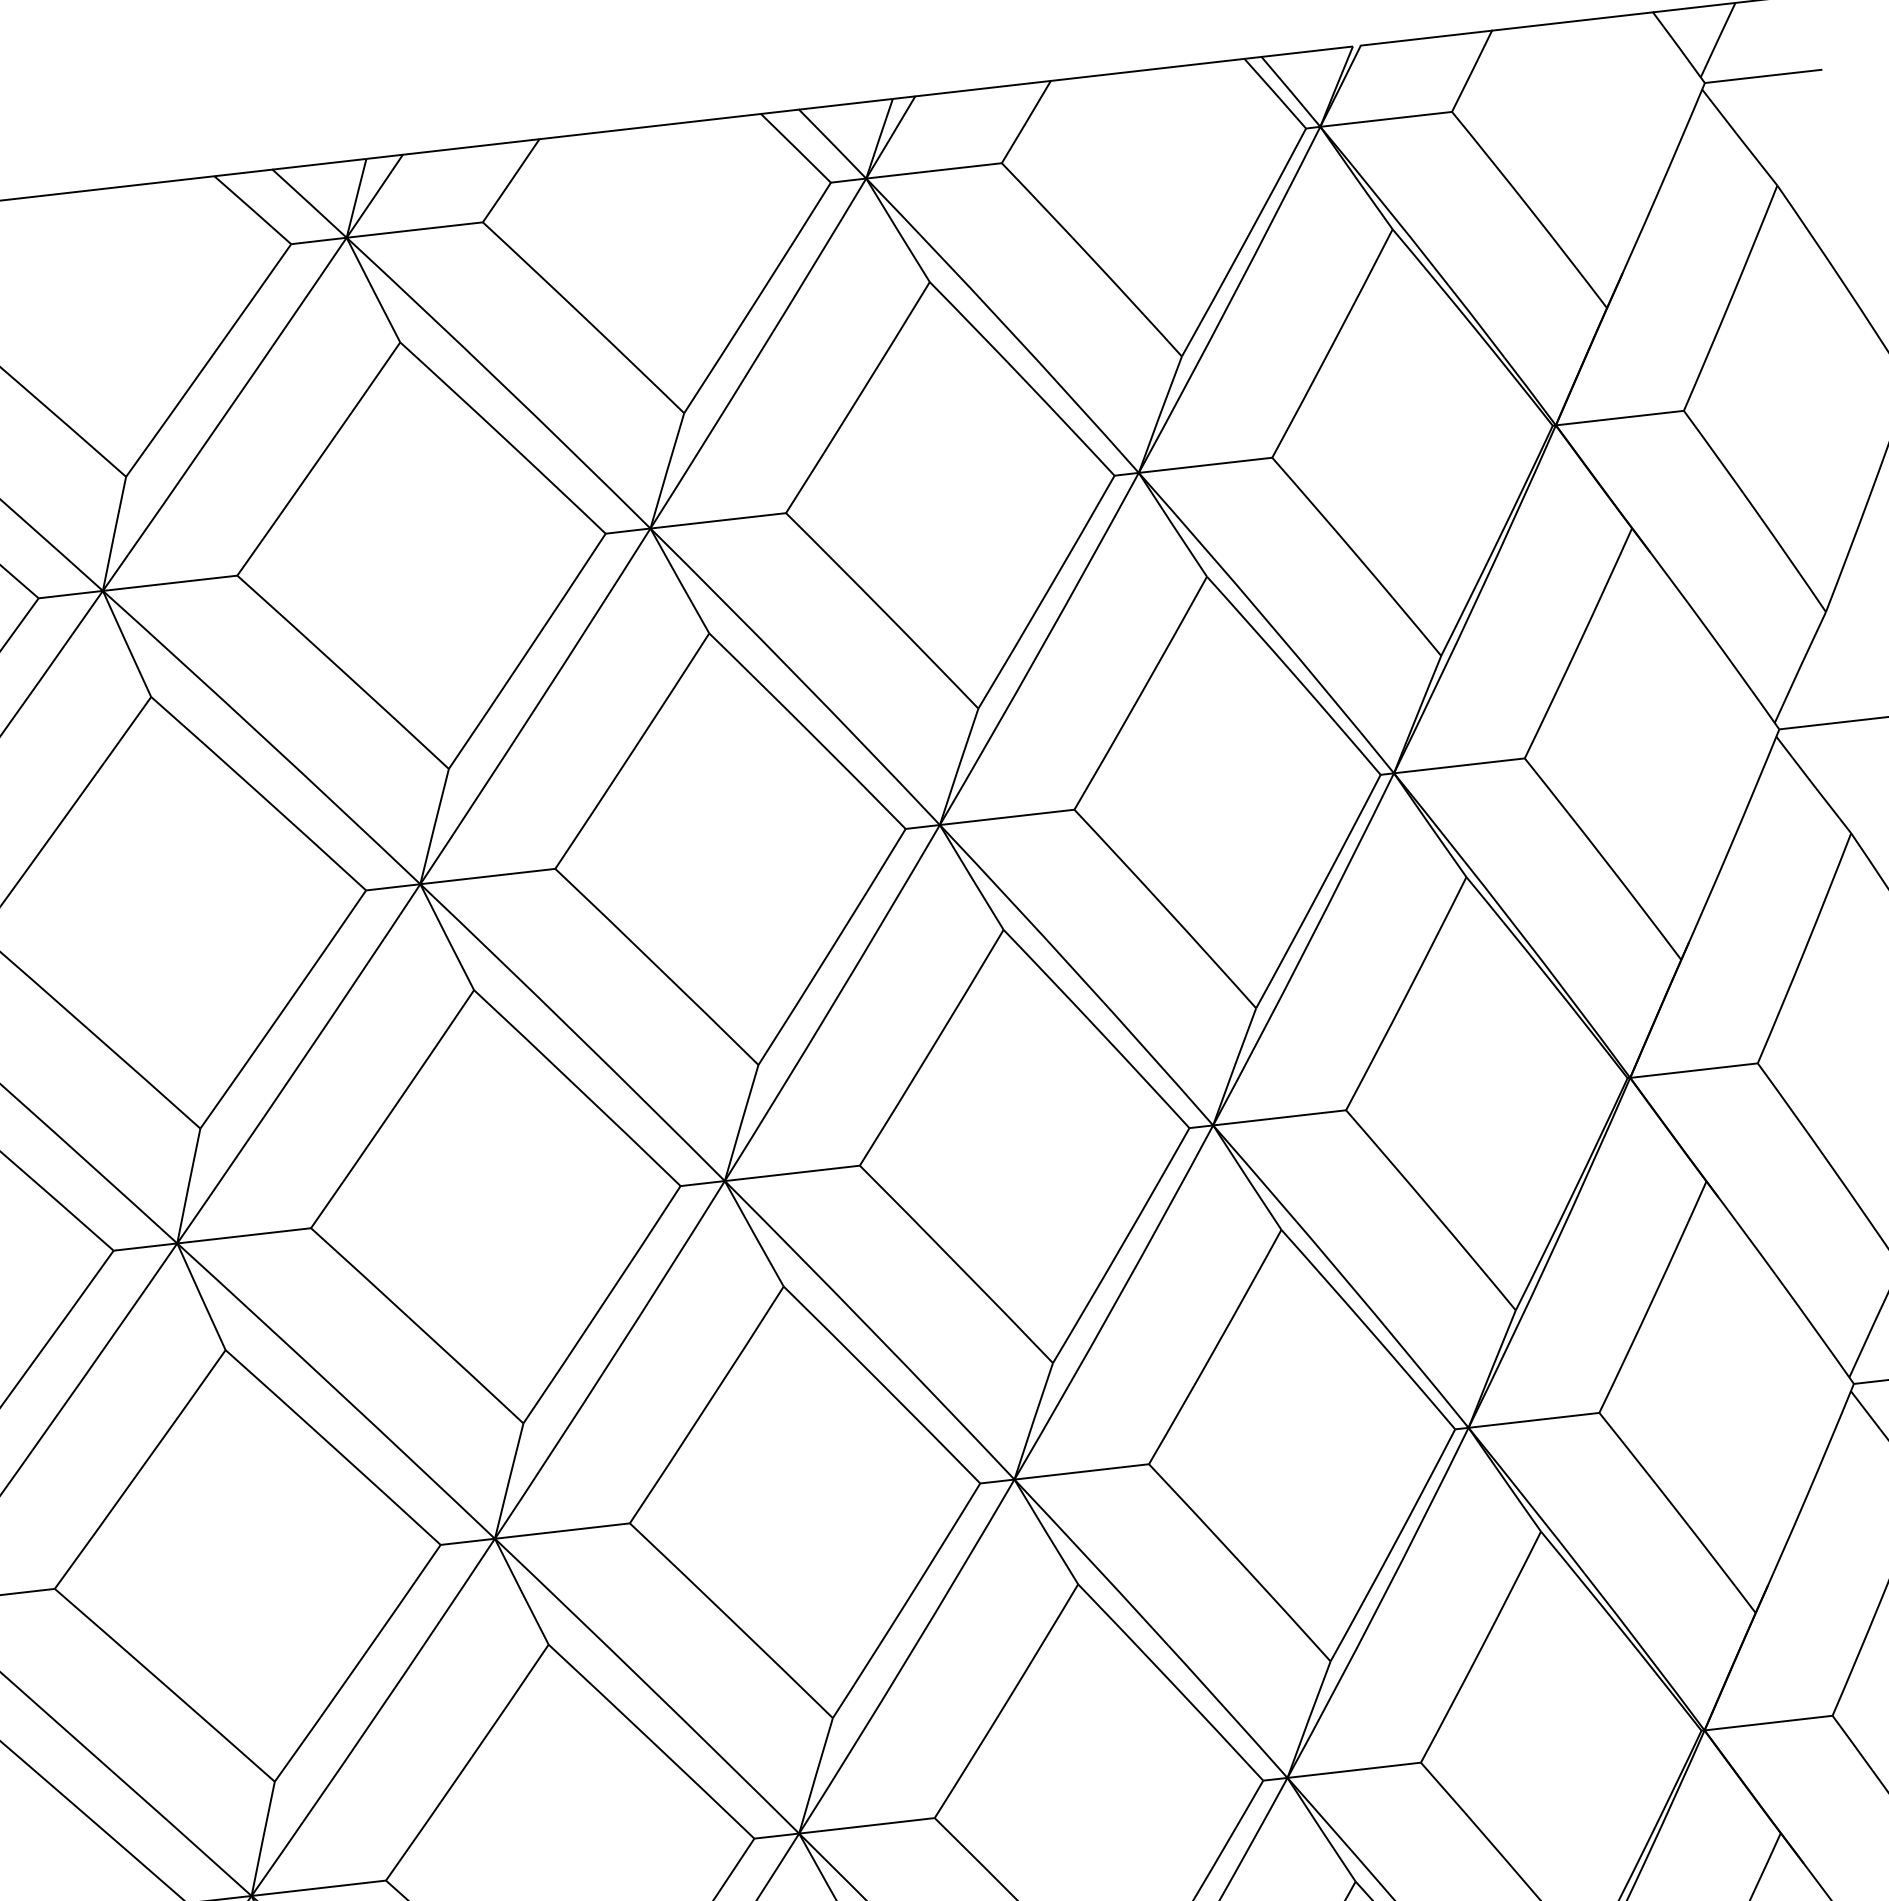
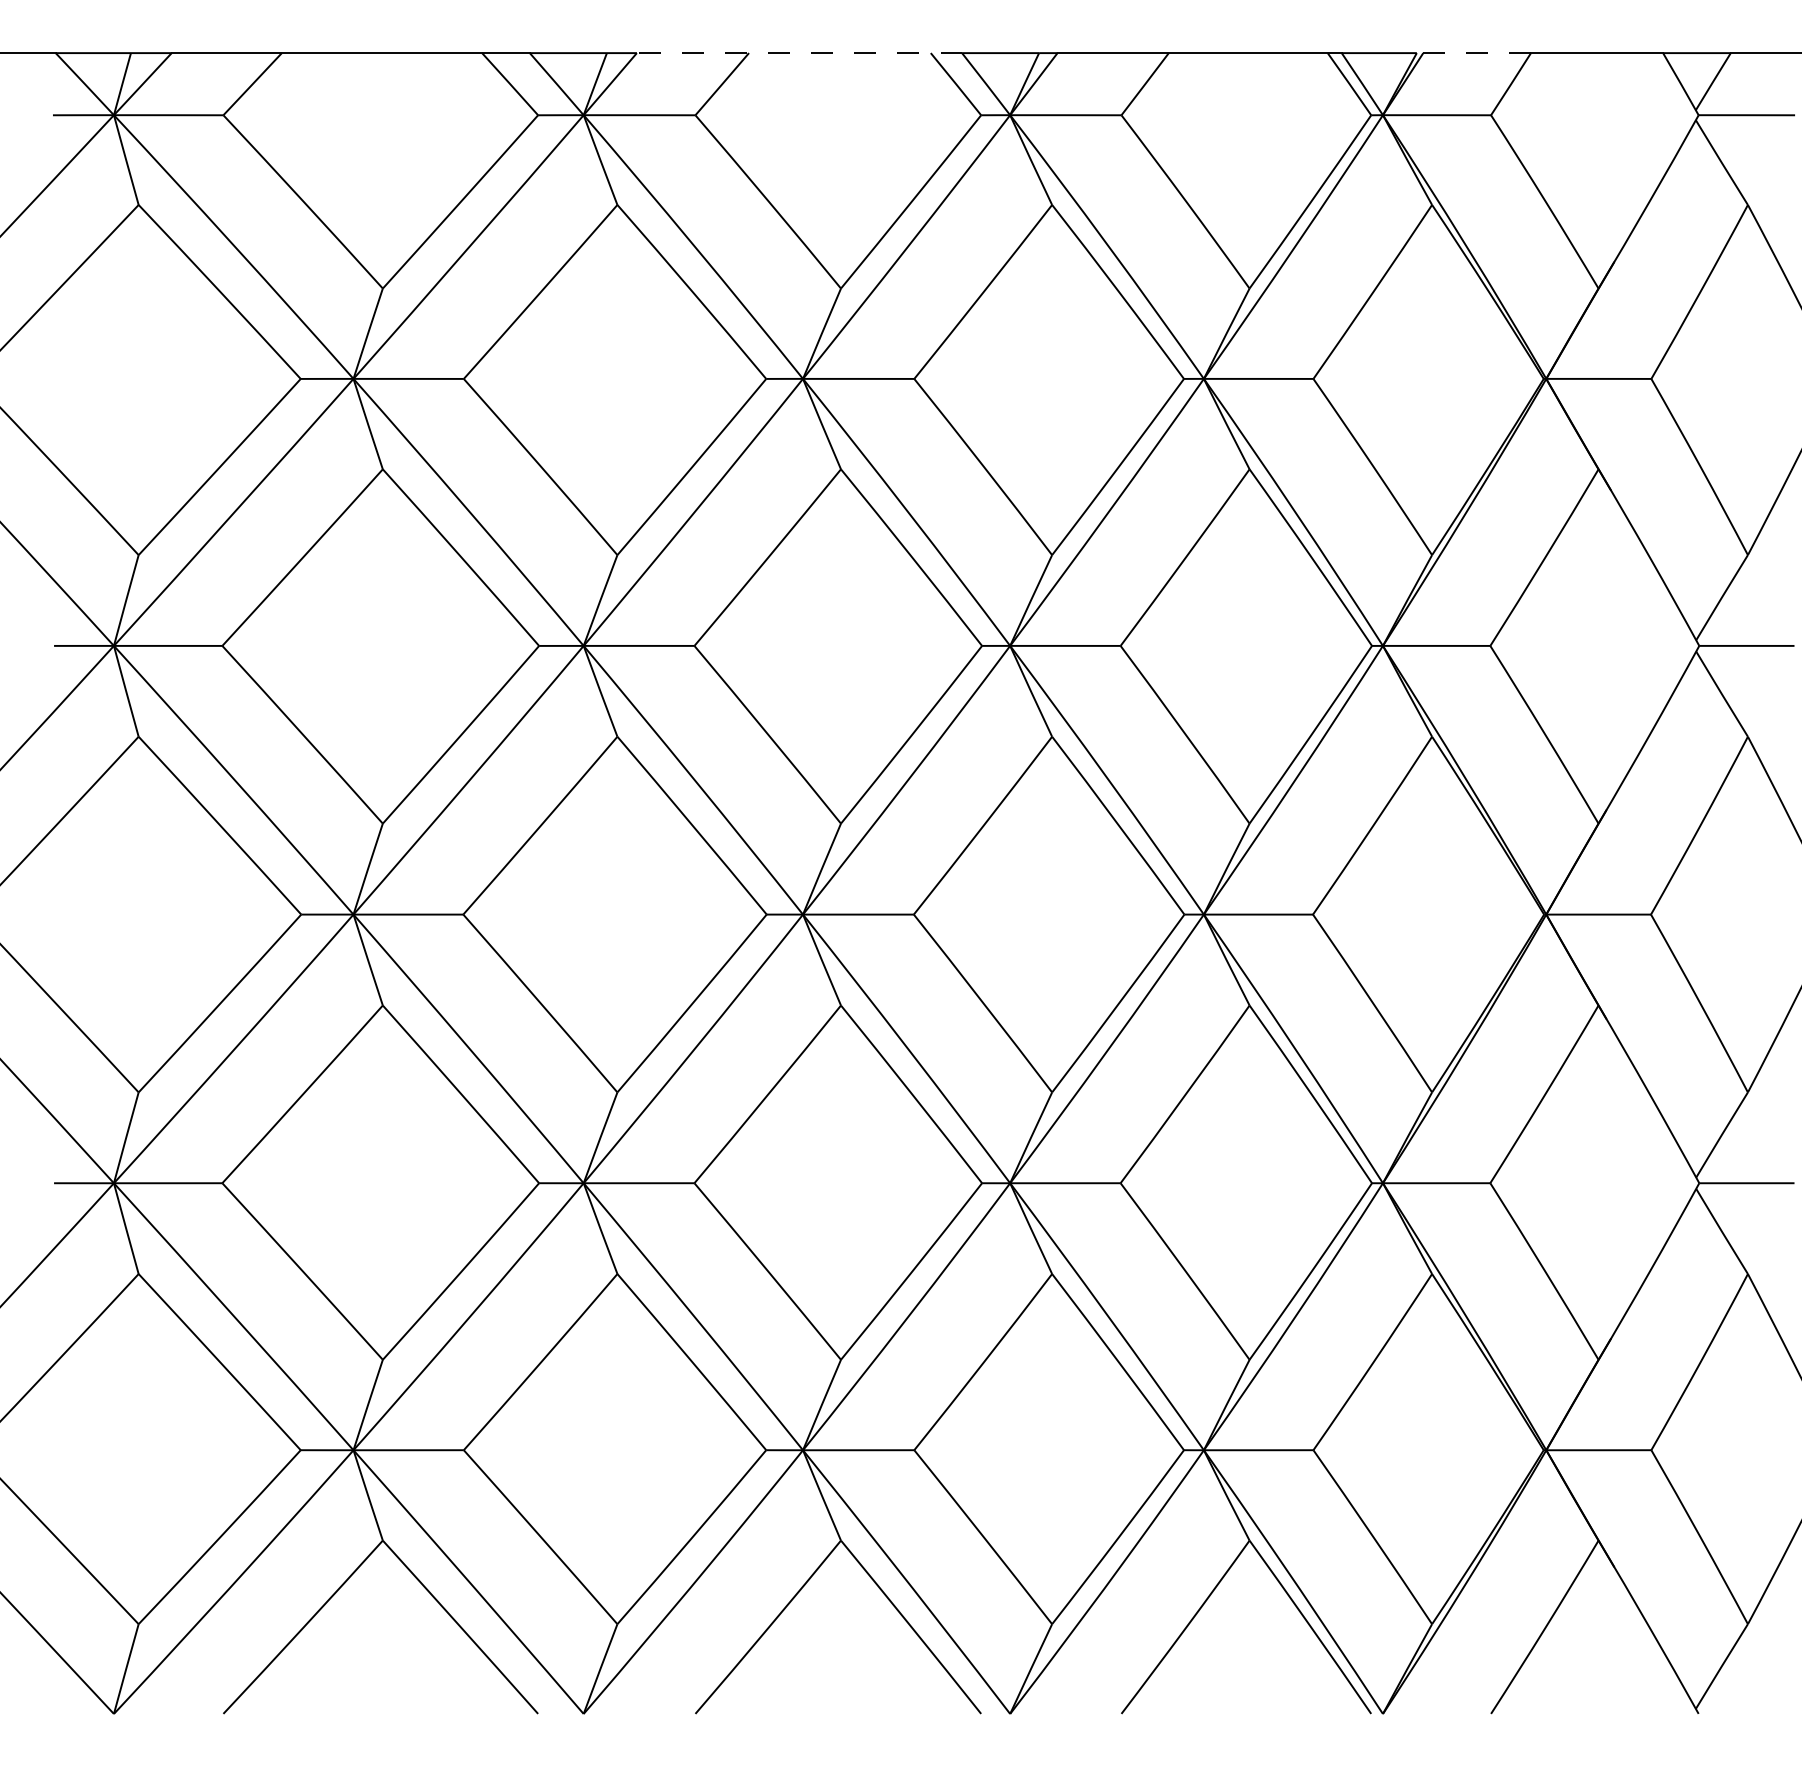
line: (1426, 38) -> (1477, 53), solid -> dashed
line: (601, 132) -> (799, 53), solid -> dashed

